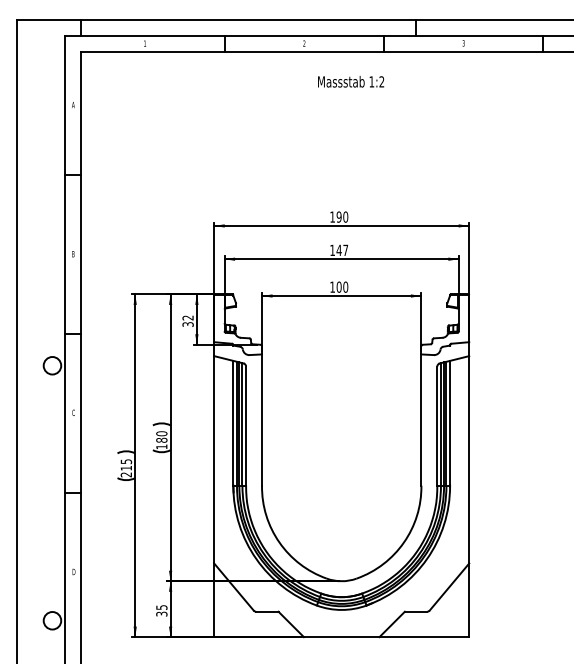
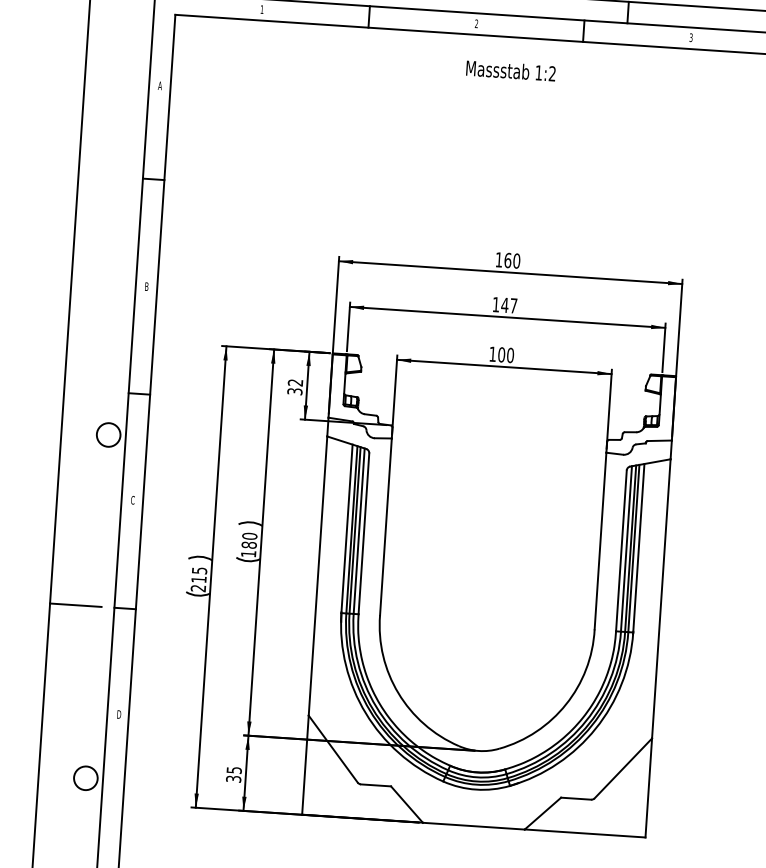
text: (351, 81) -> (511, 70), moved
text: (338, 216) -> (507, 259), 190 -> 160
line: (36, 493) -> (75, 605), added

